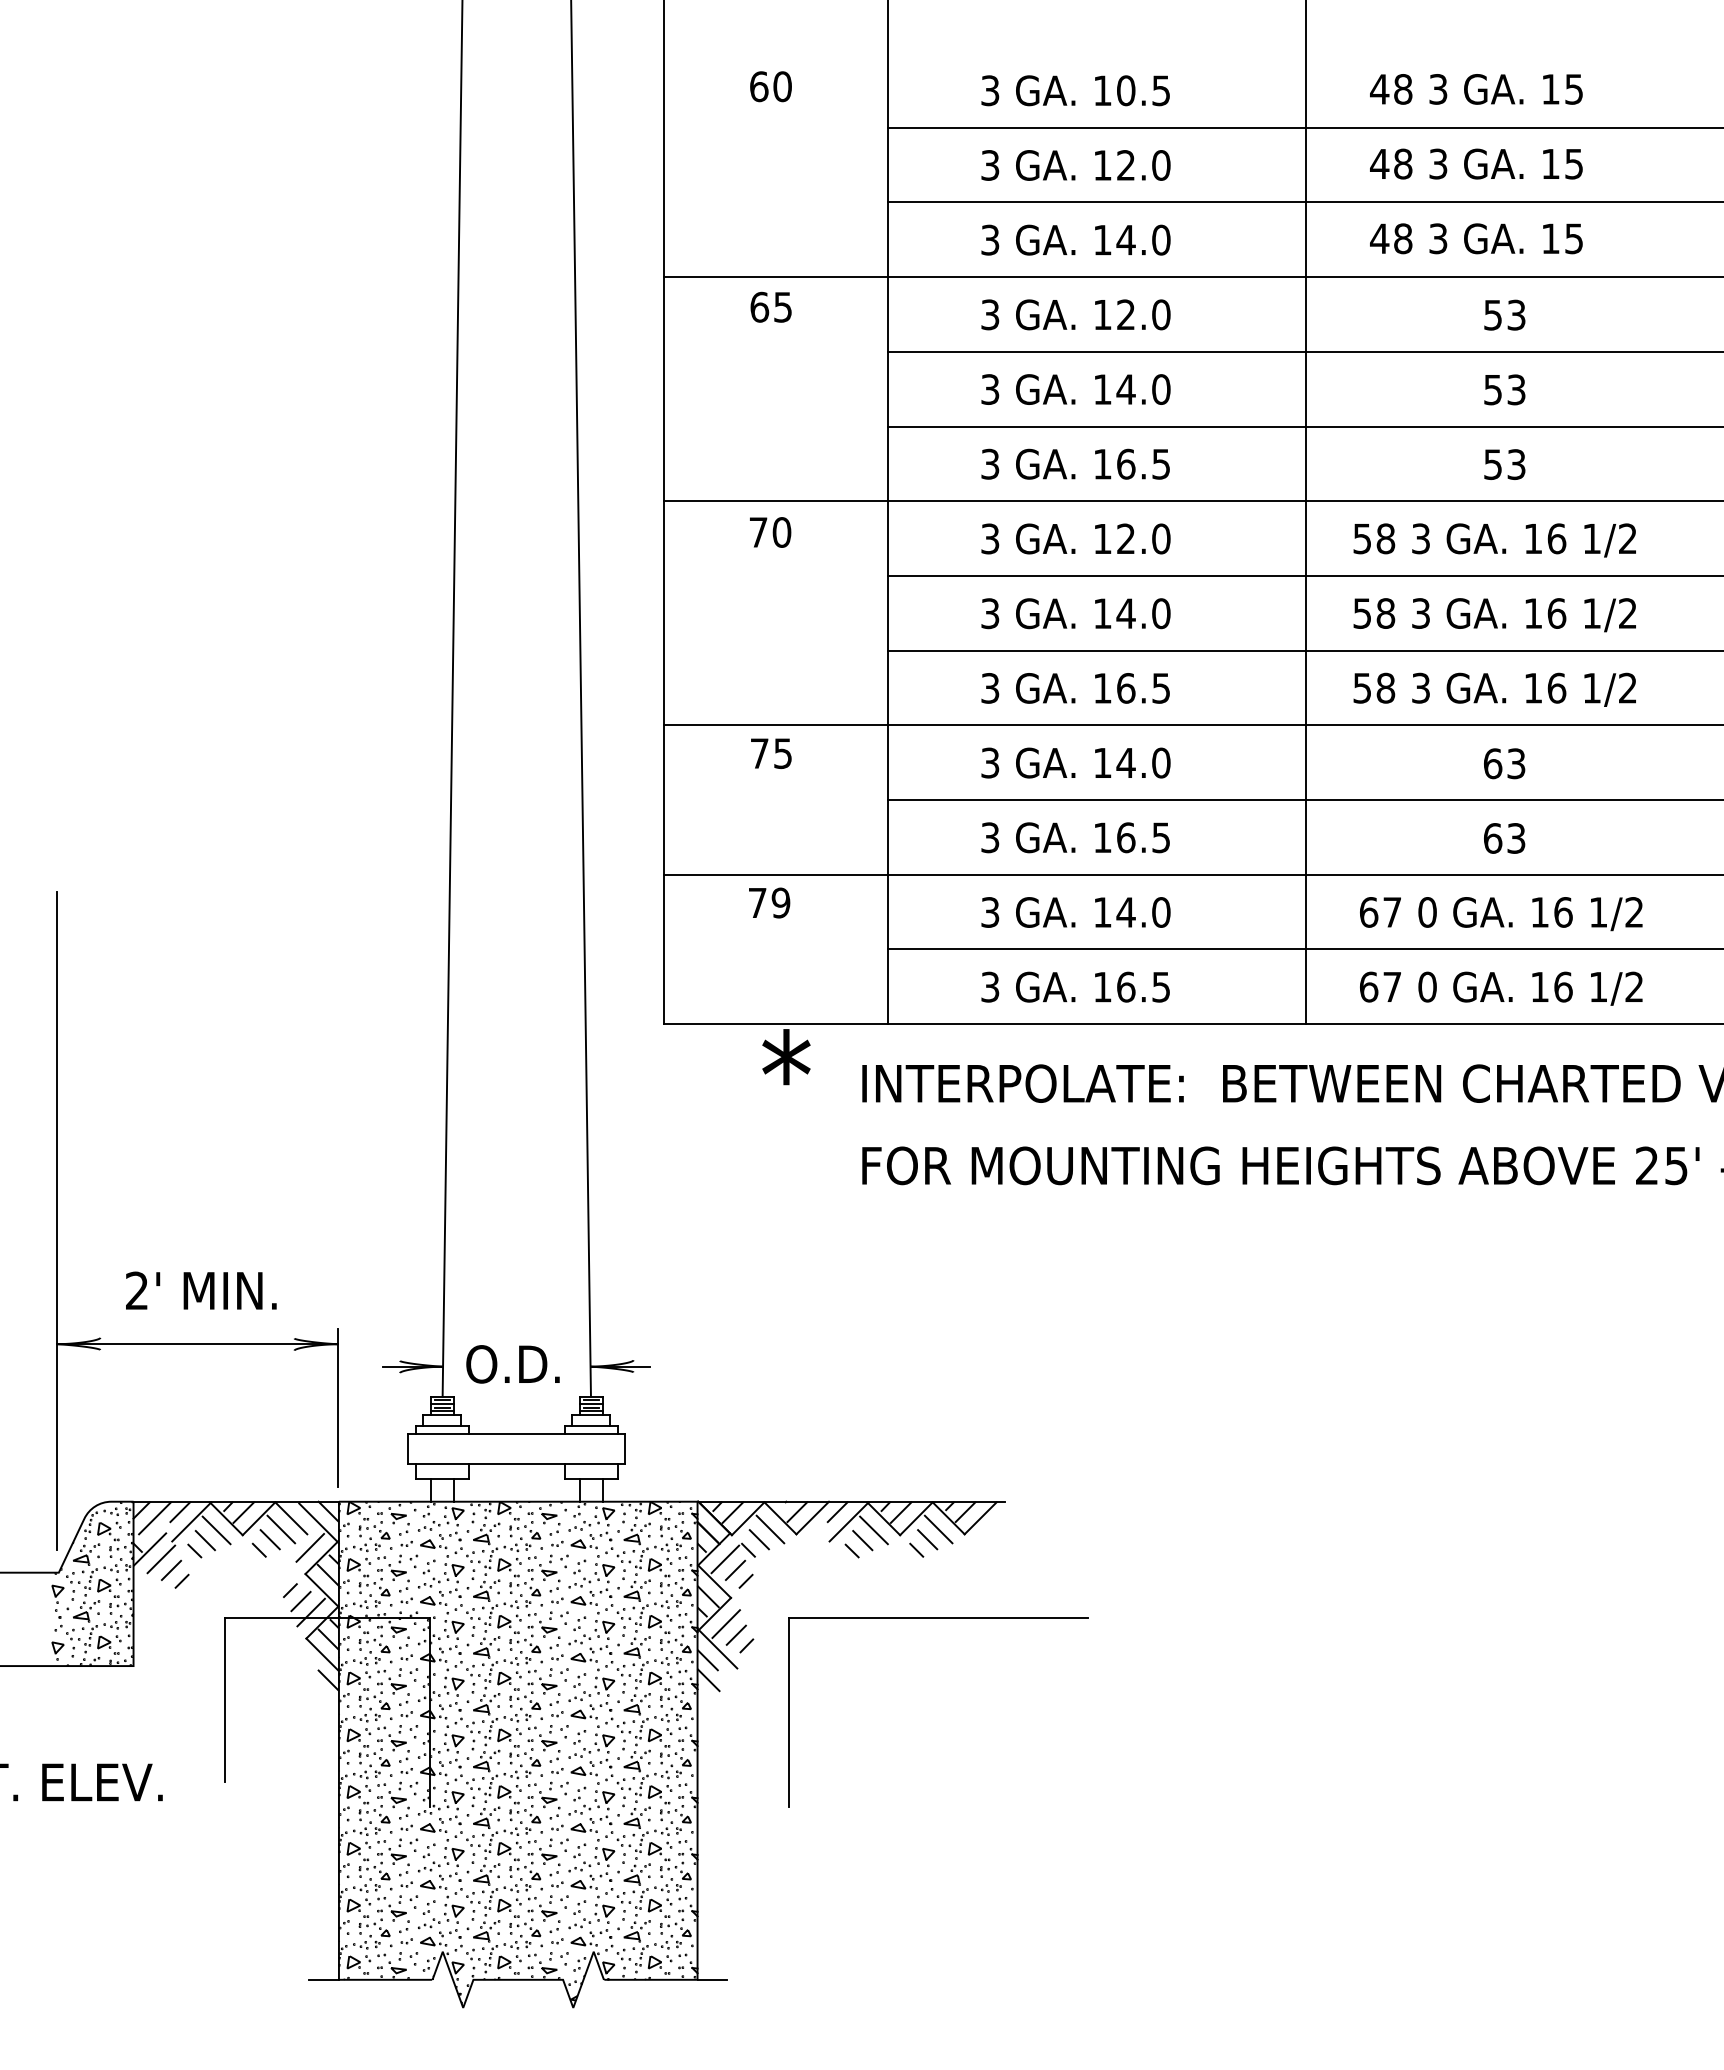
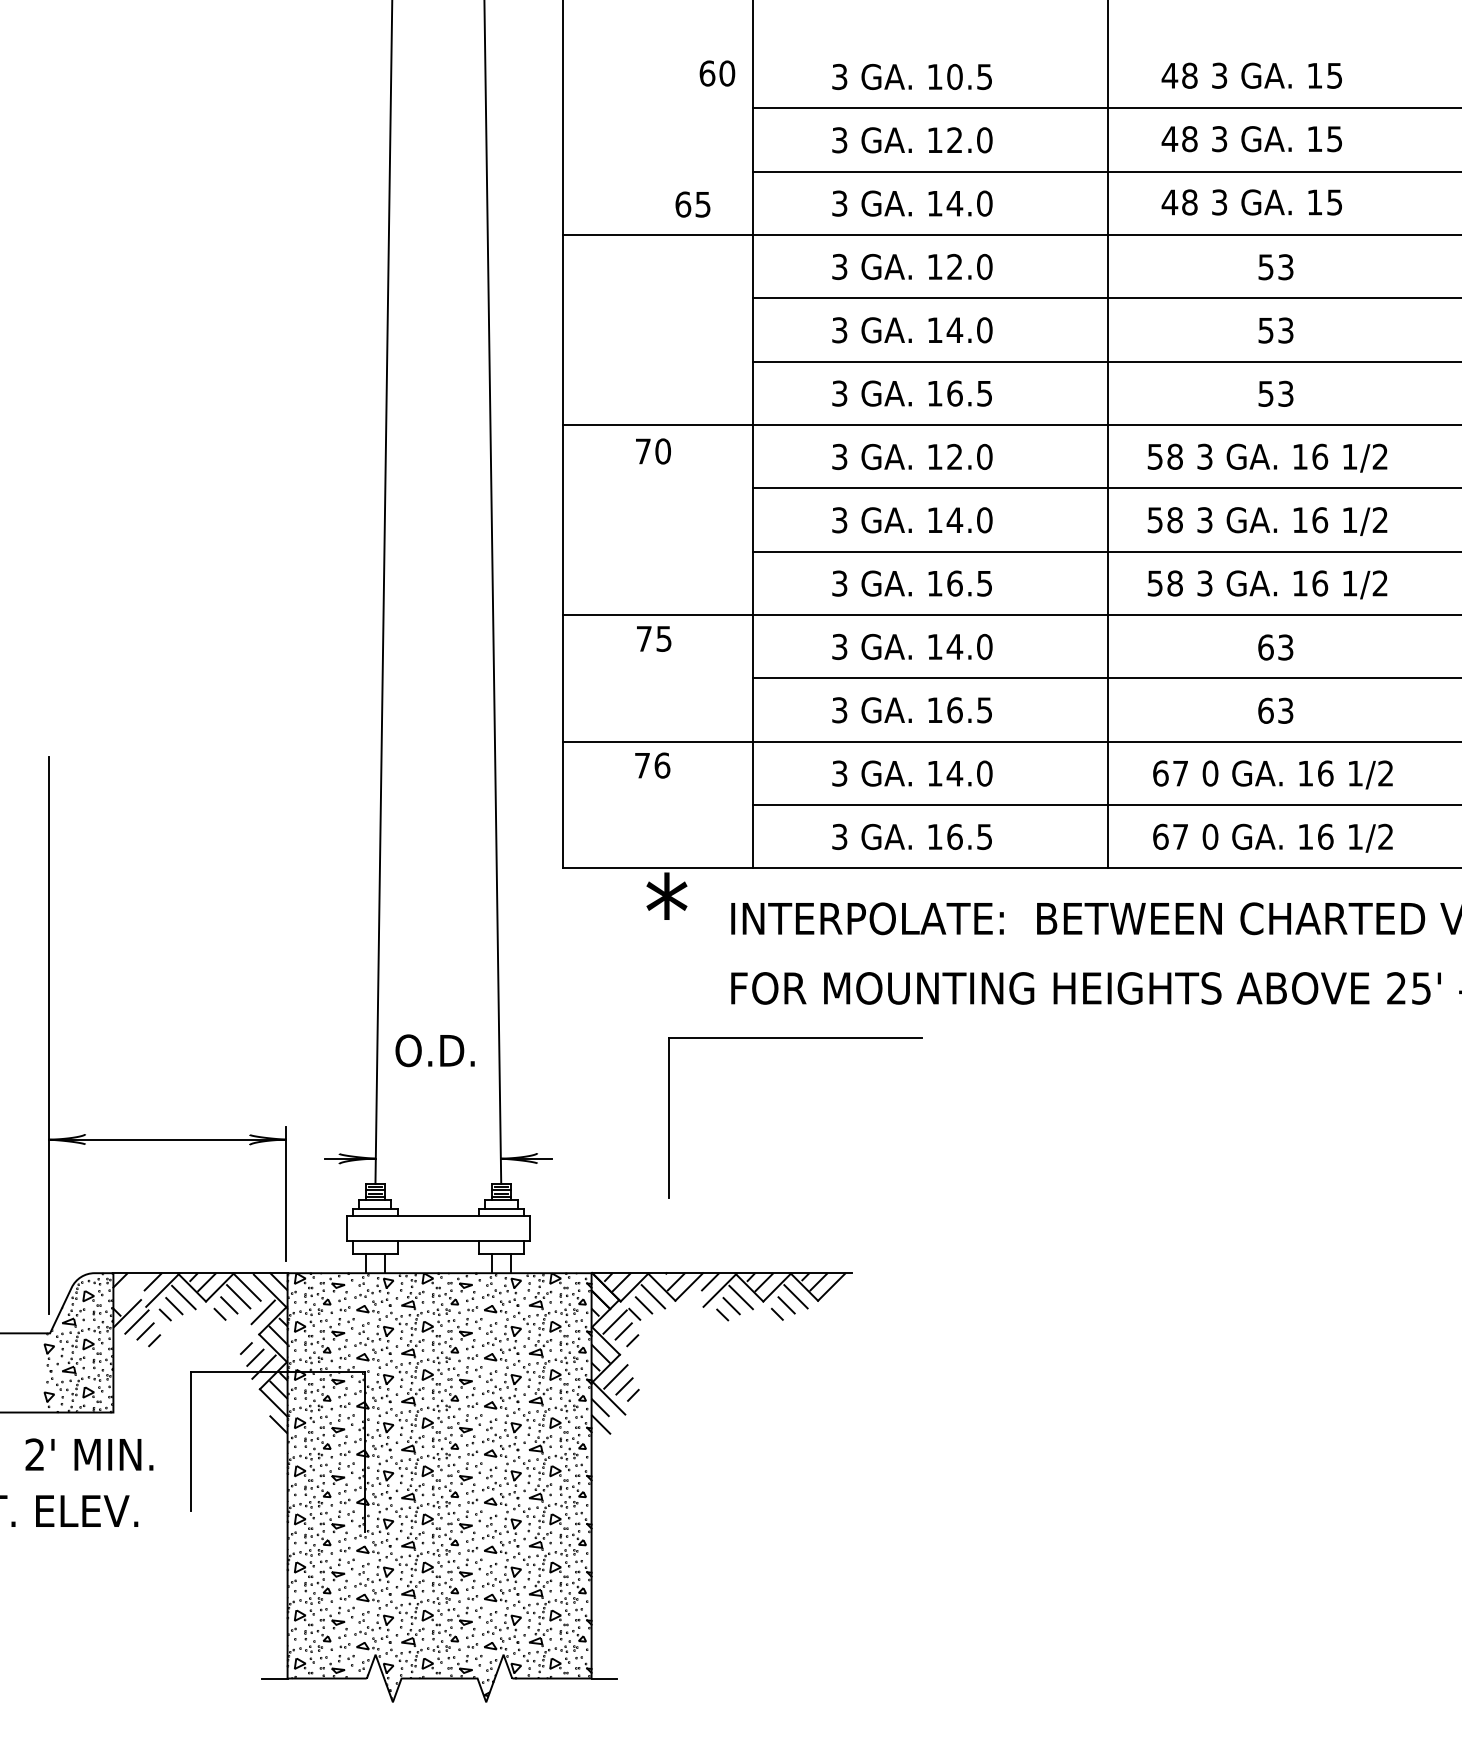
text: (770, 86) -> (717, 73), moved
text: (770, 306) -> (692, 203), moved
text: (780, 902) -> (661, 765), 79 -> 76
text: (201, 1290) -> (89, 1454), moved
text: (512, 1364) -> (434, 1050), moved
line: (155, 1518) -> (132, 1287), removed
part: (938, 1618) -> (795, 1038), moved

